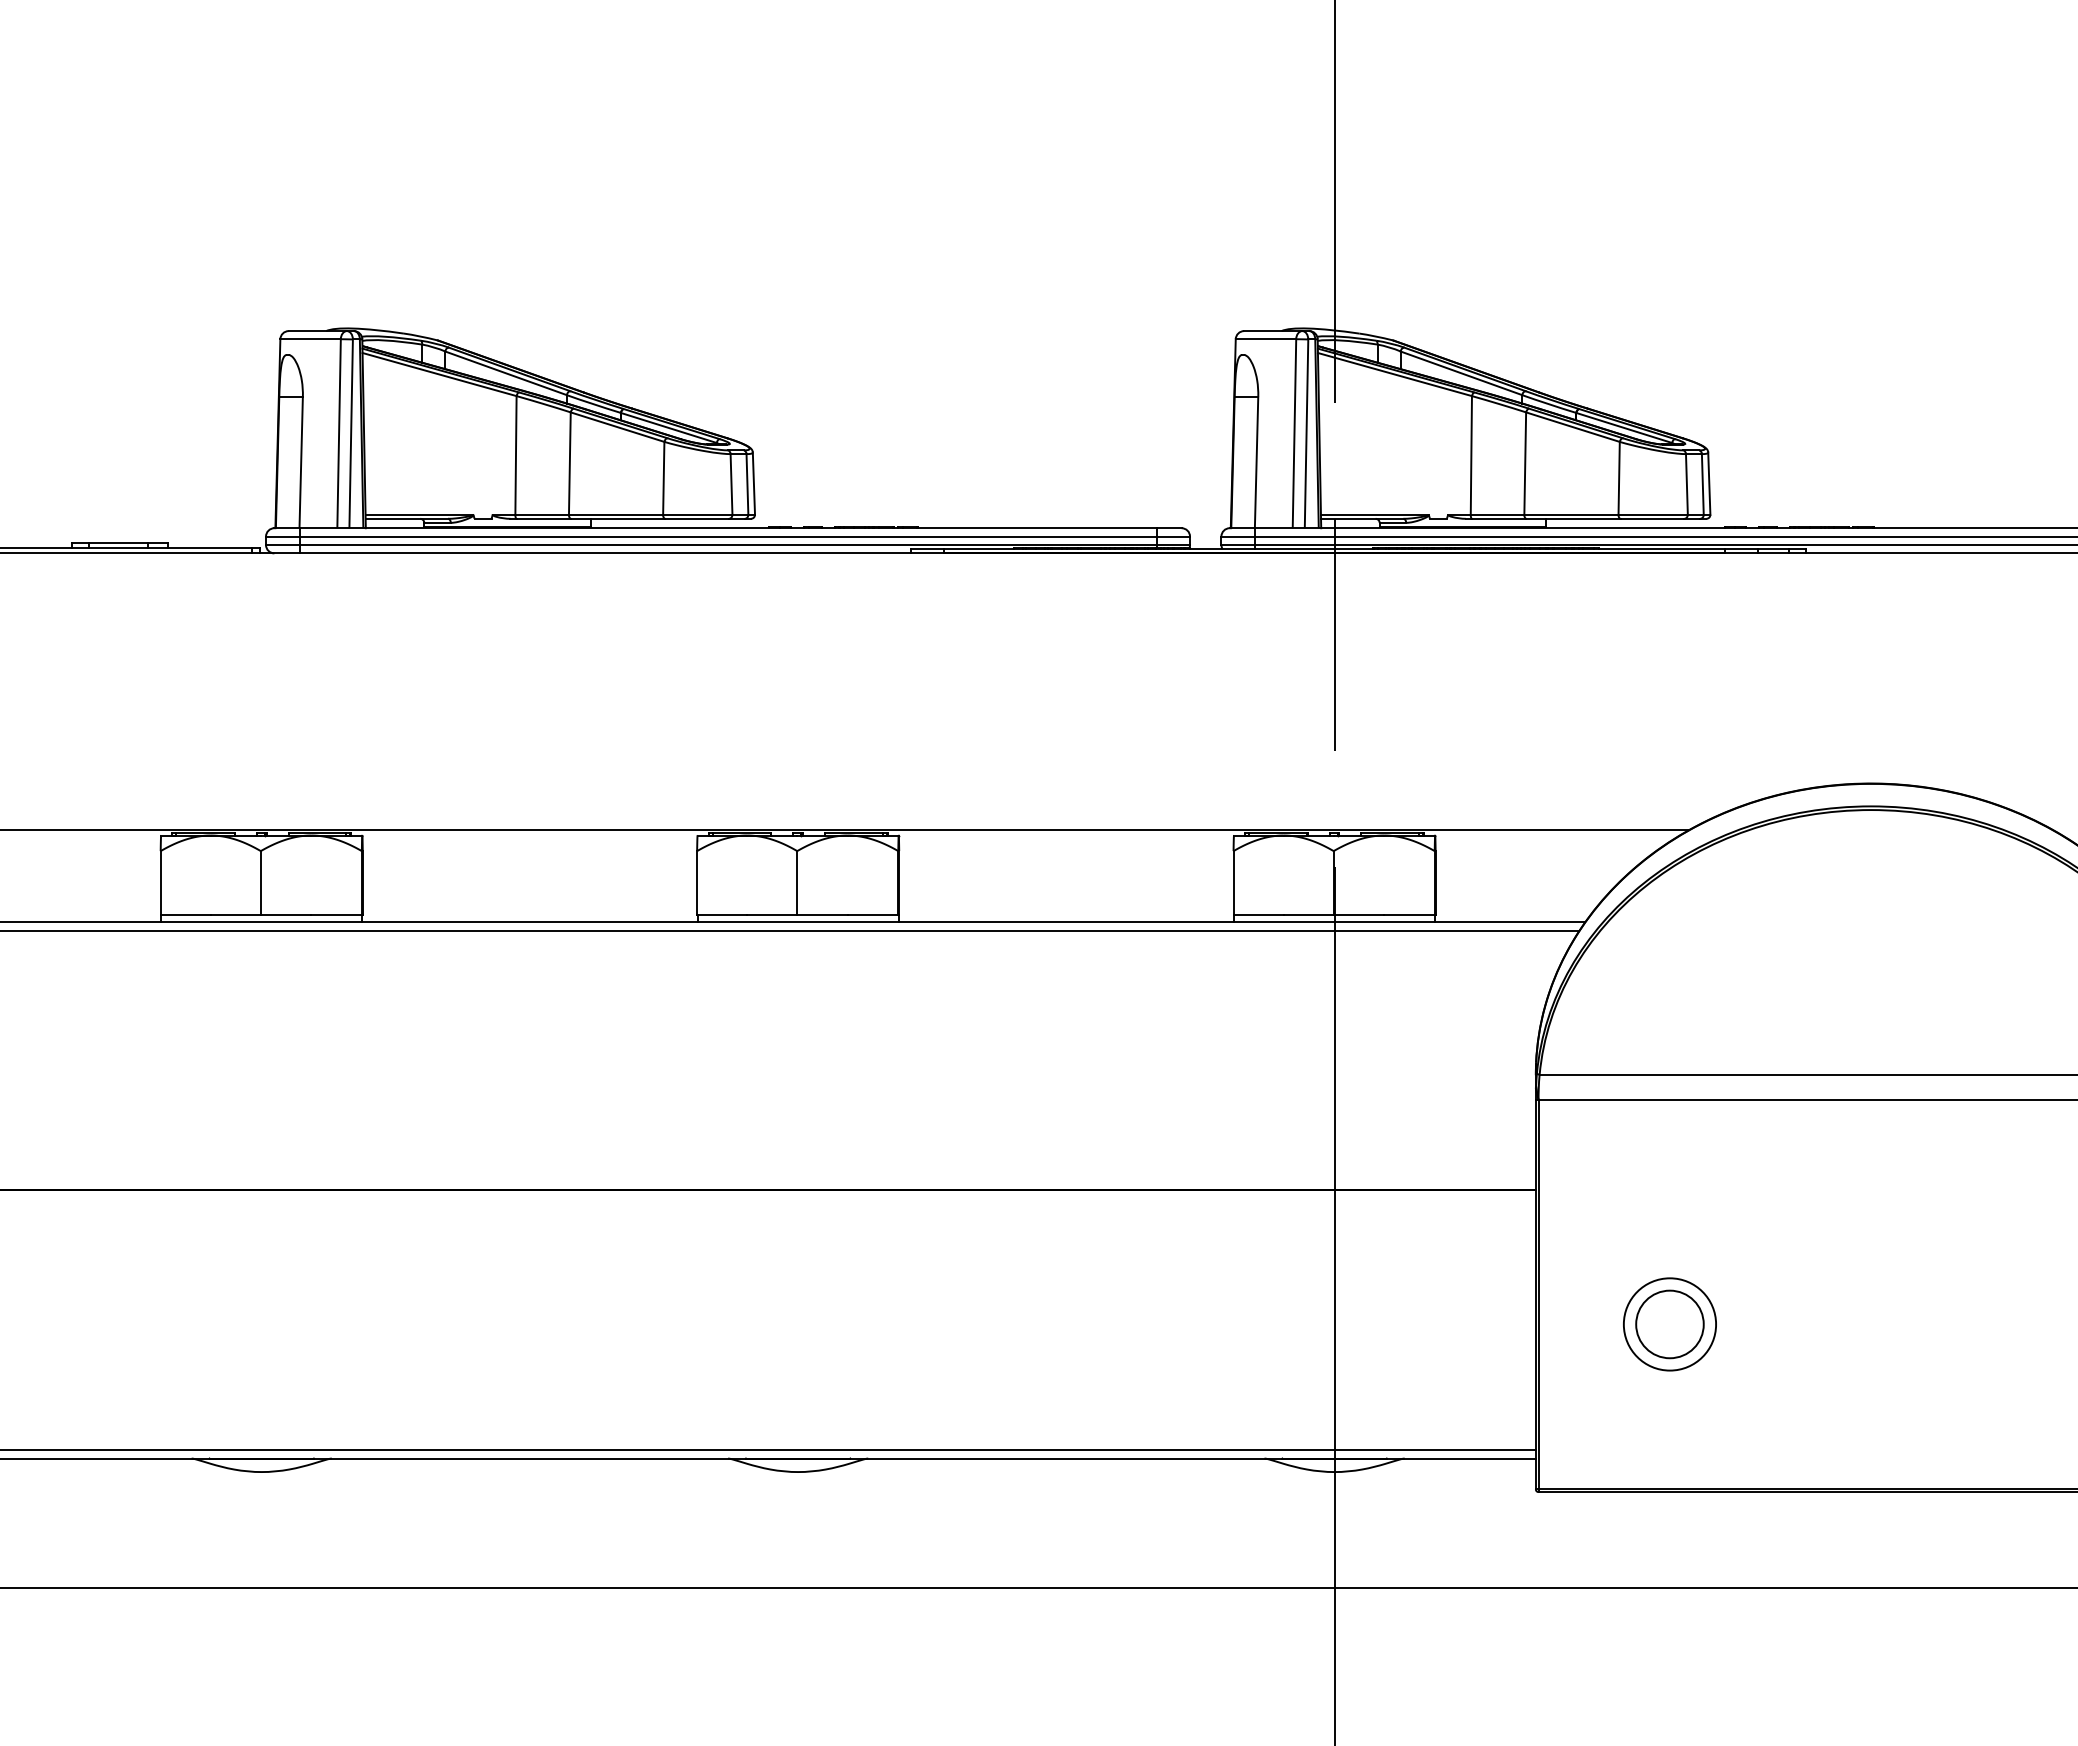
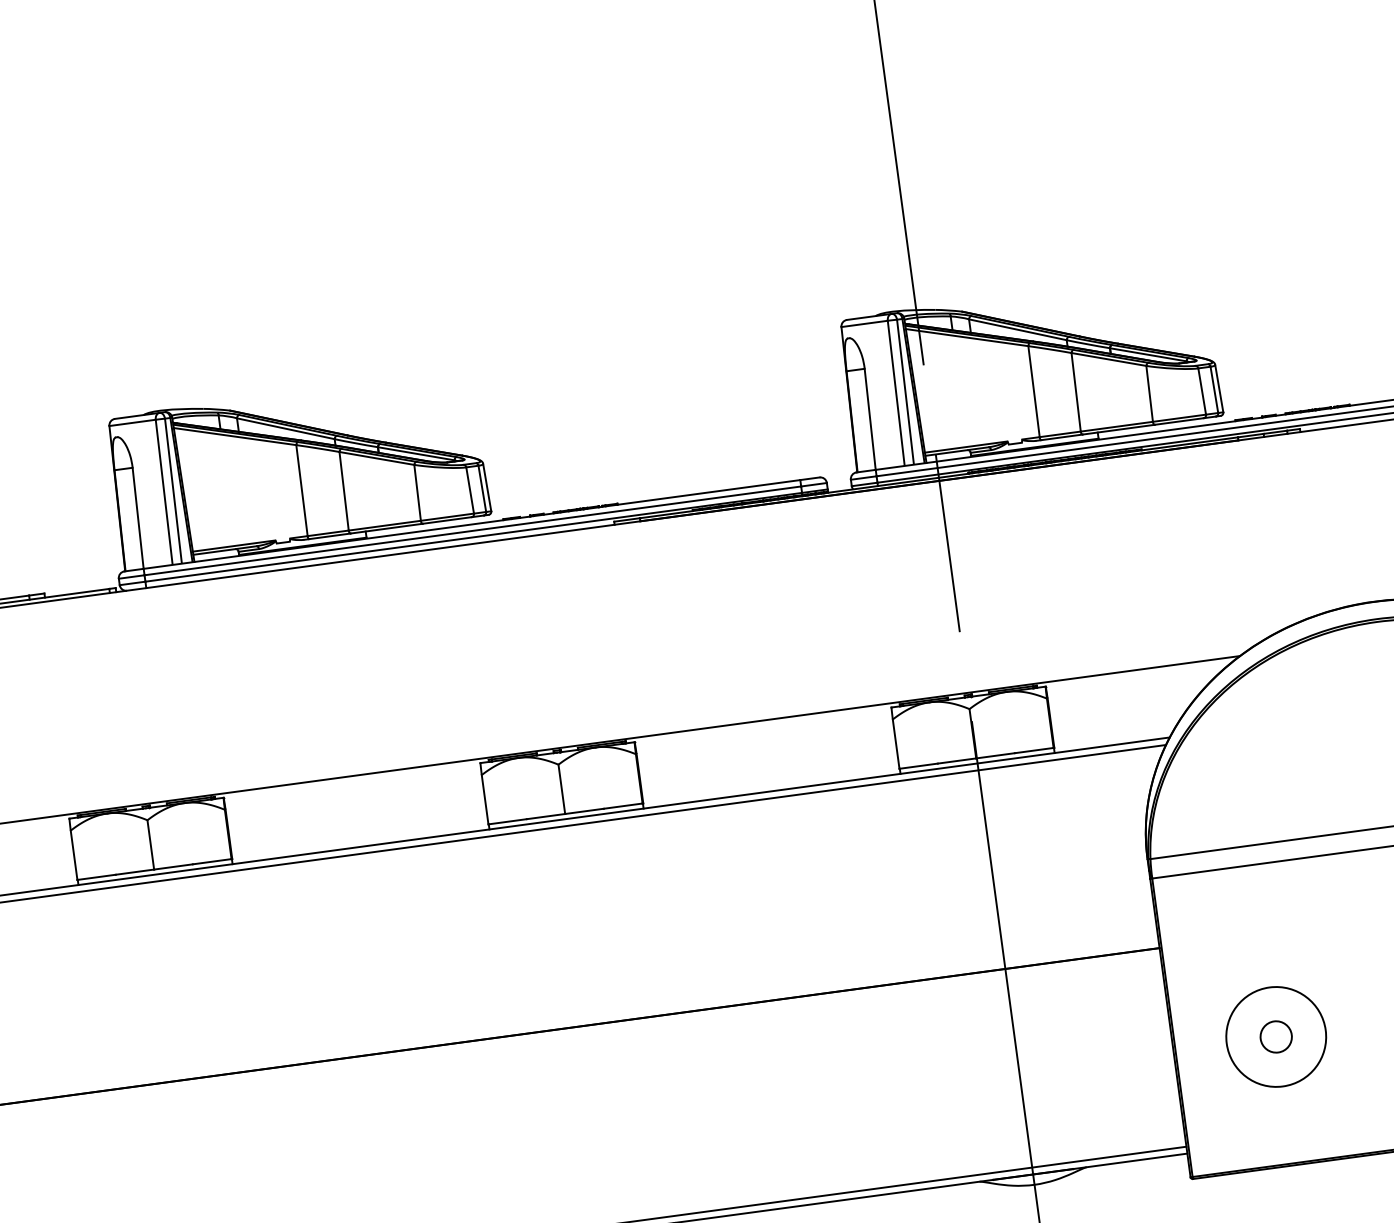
circle: (1669, 1324) -> (1275, 1037), size x0.6
circle: (1669, 1324) -> (1275, 1037), size x1.4

